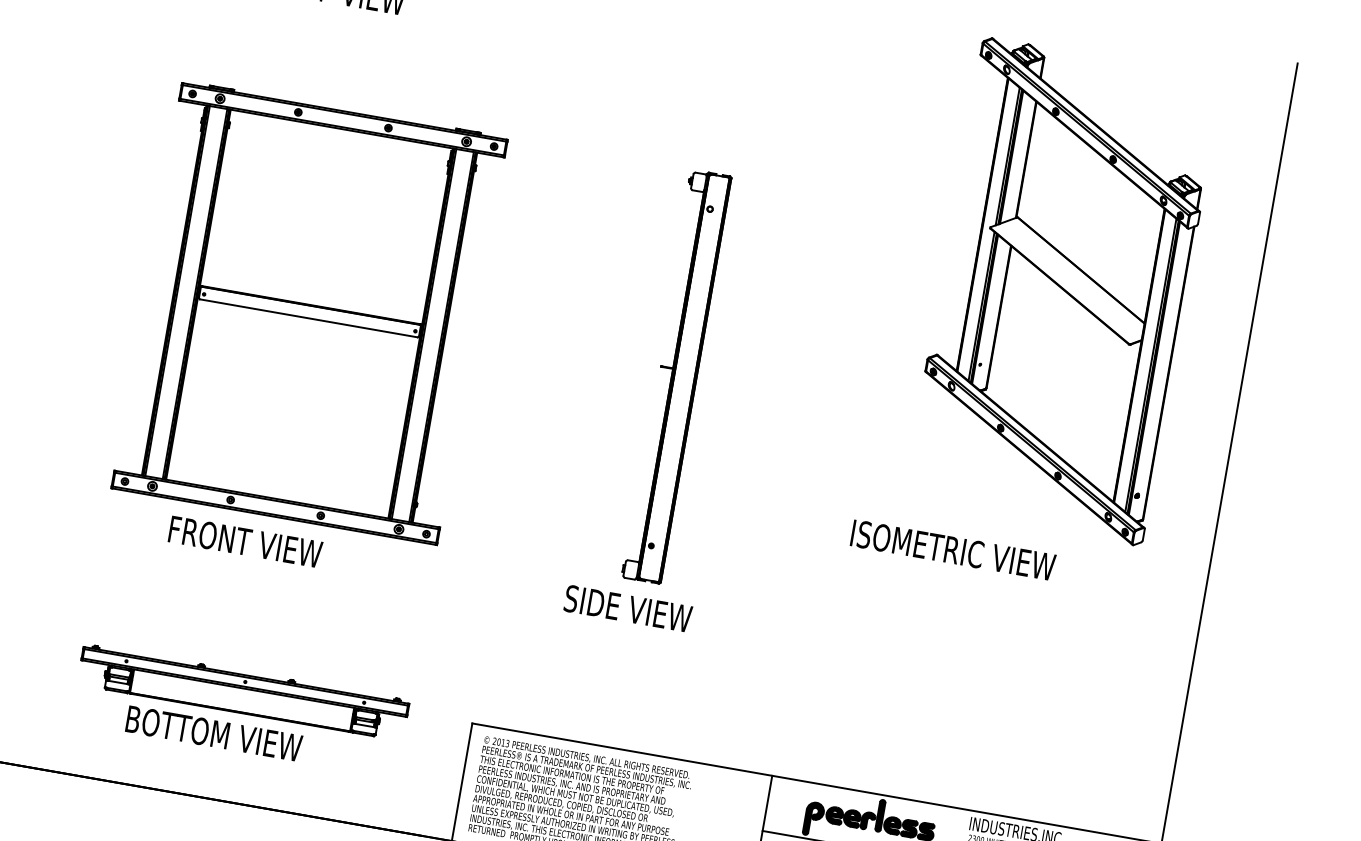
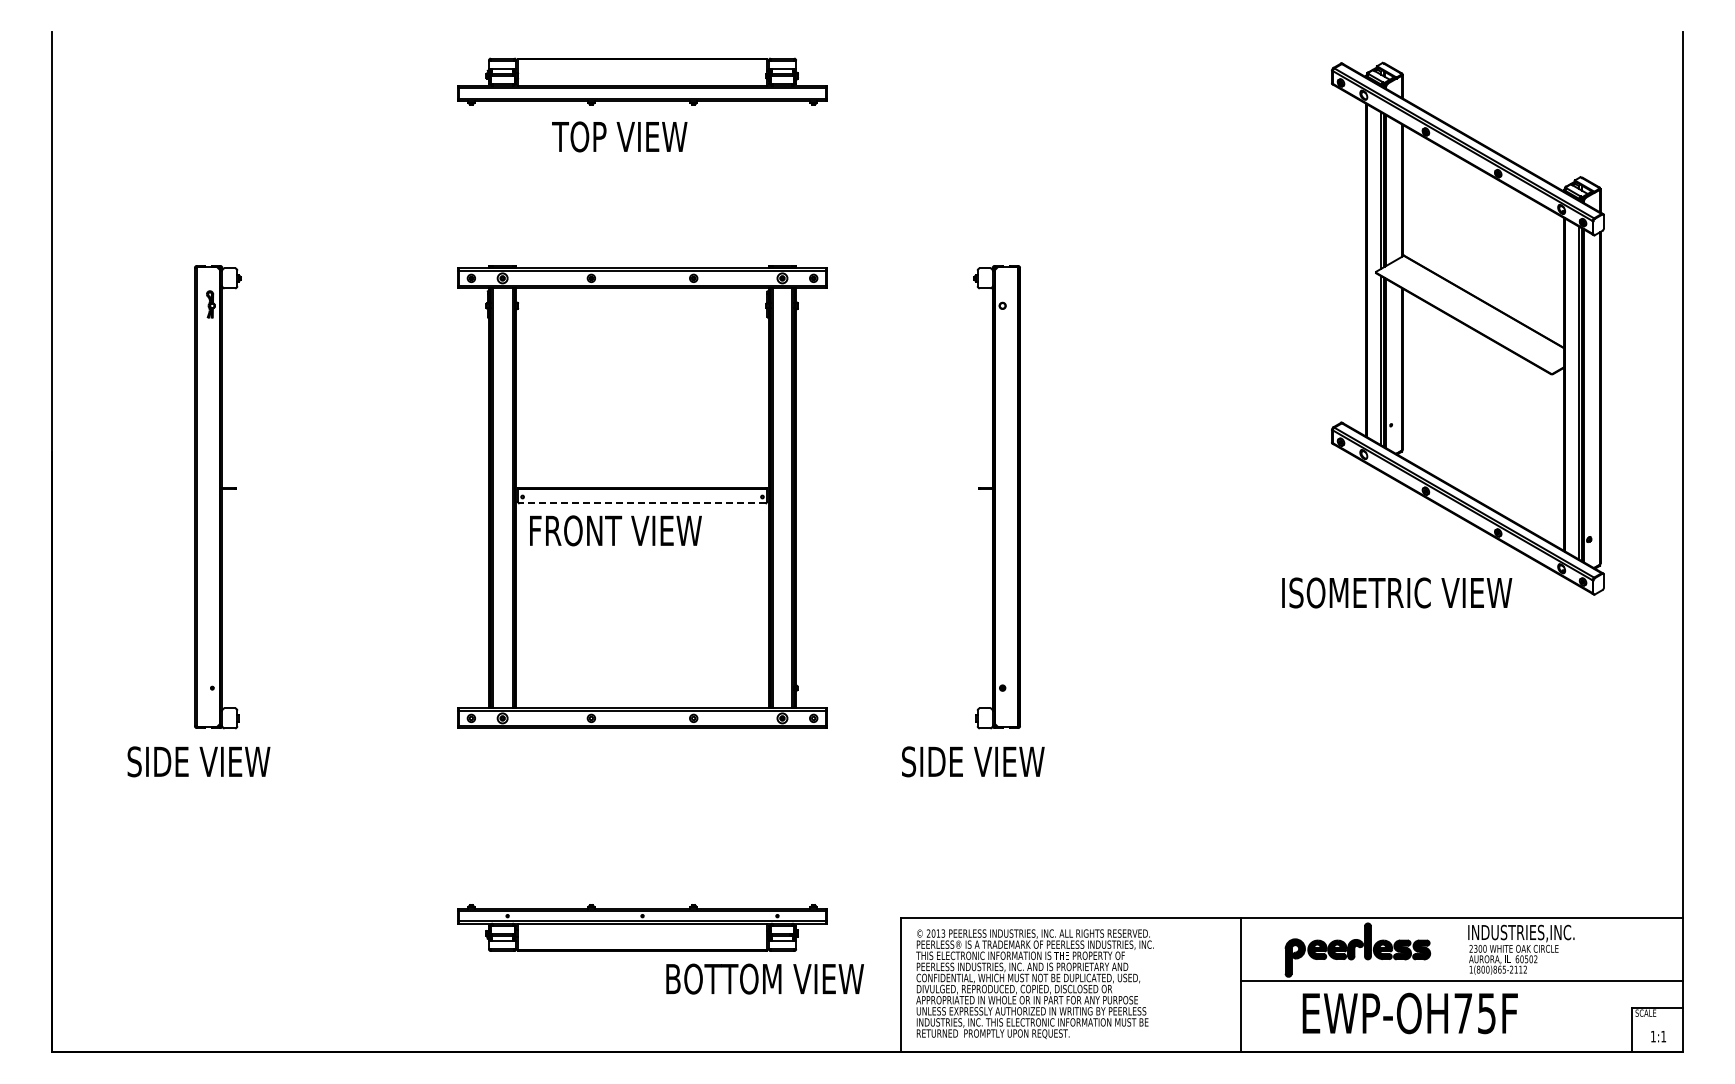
line: (308, 318) -> (642, 503), solid -> dashed
part: (675, 377) -> (996, 497), moved
text: (245, 541) -> (615, 530), moved
text: (953, 550) -> (1397, 592), moved
text: (628, 608) -> (973, 761), moved
text: (213, 733) -> (764, 978), moved

